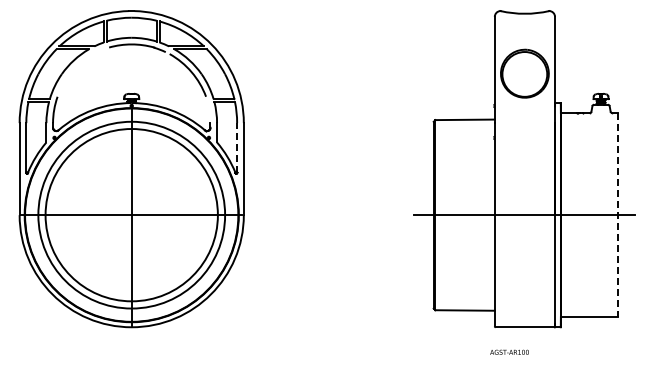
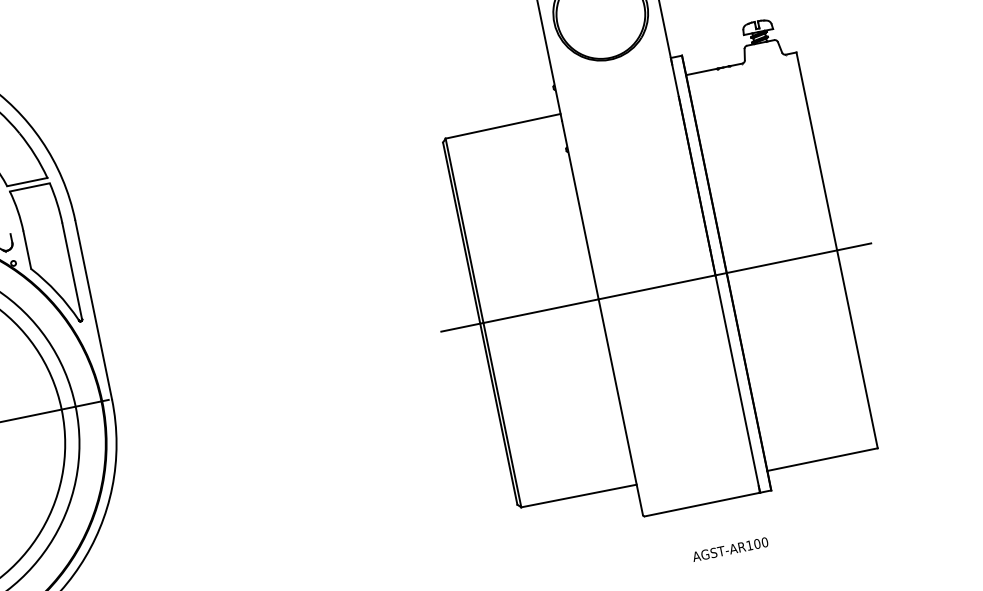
line: (237, 147) -> (72, 270), dashed -> solid
line: (617, 215) -> (836, 251), dashed -> solid
text: (509, 351) -> (729, 547), moved

